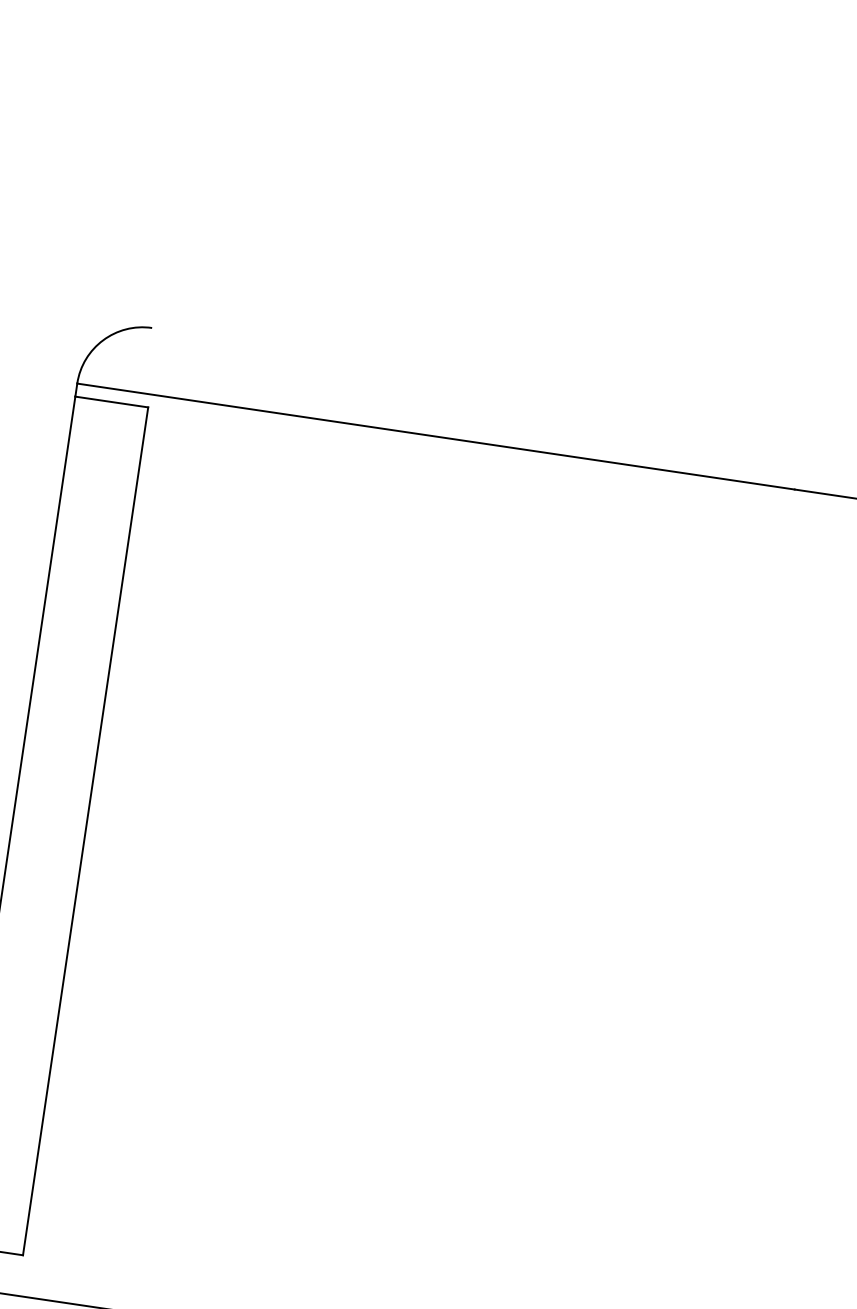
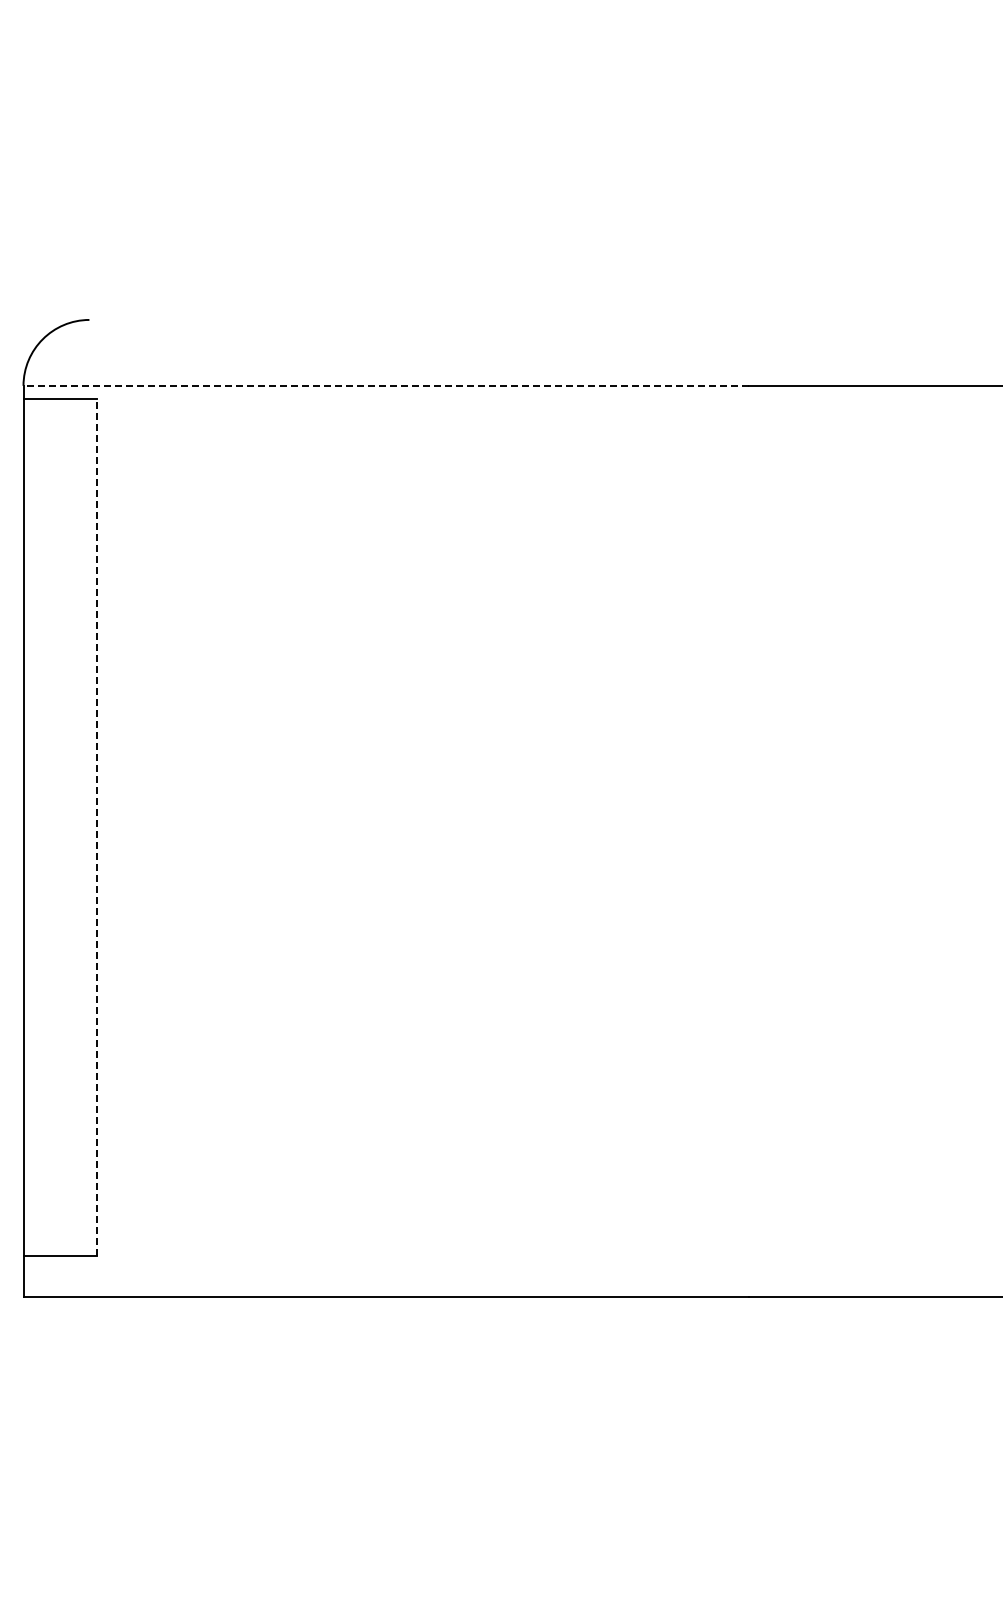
line: (436, 436) -> (386, 385), solid -> dashed
line: (85, 831) -> (97, 827), solid -> dashed

